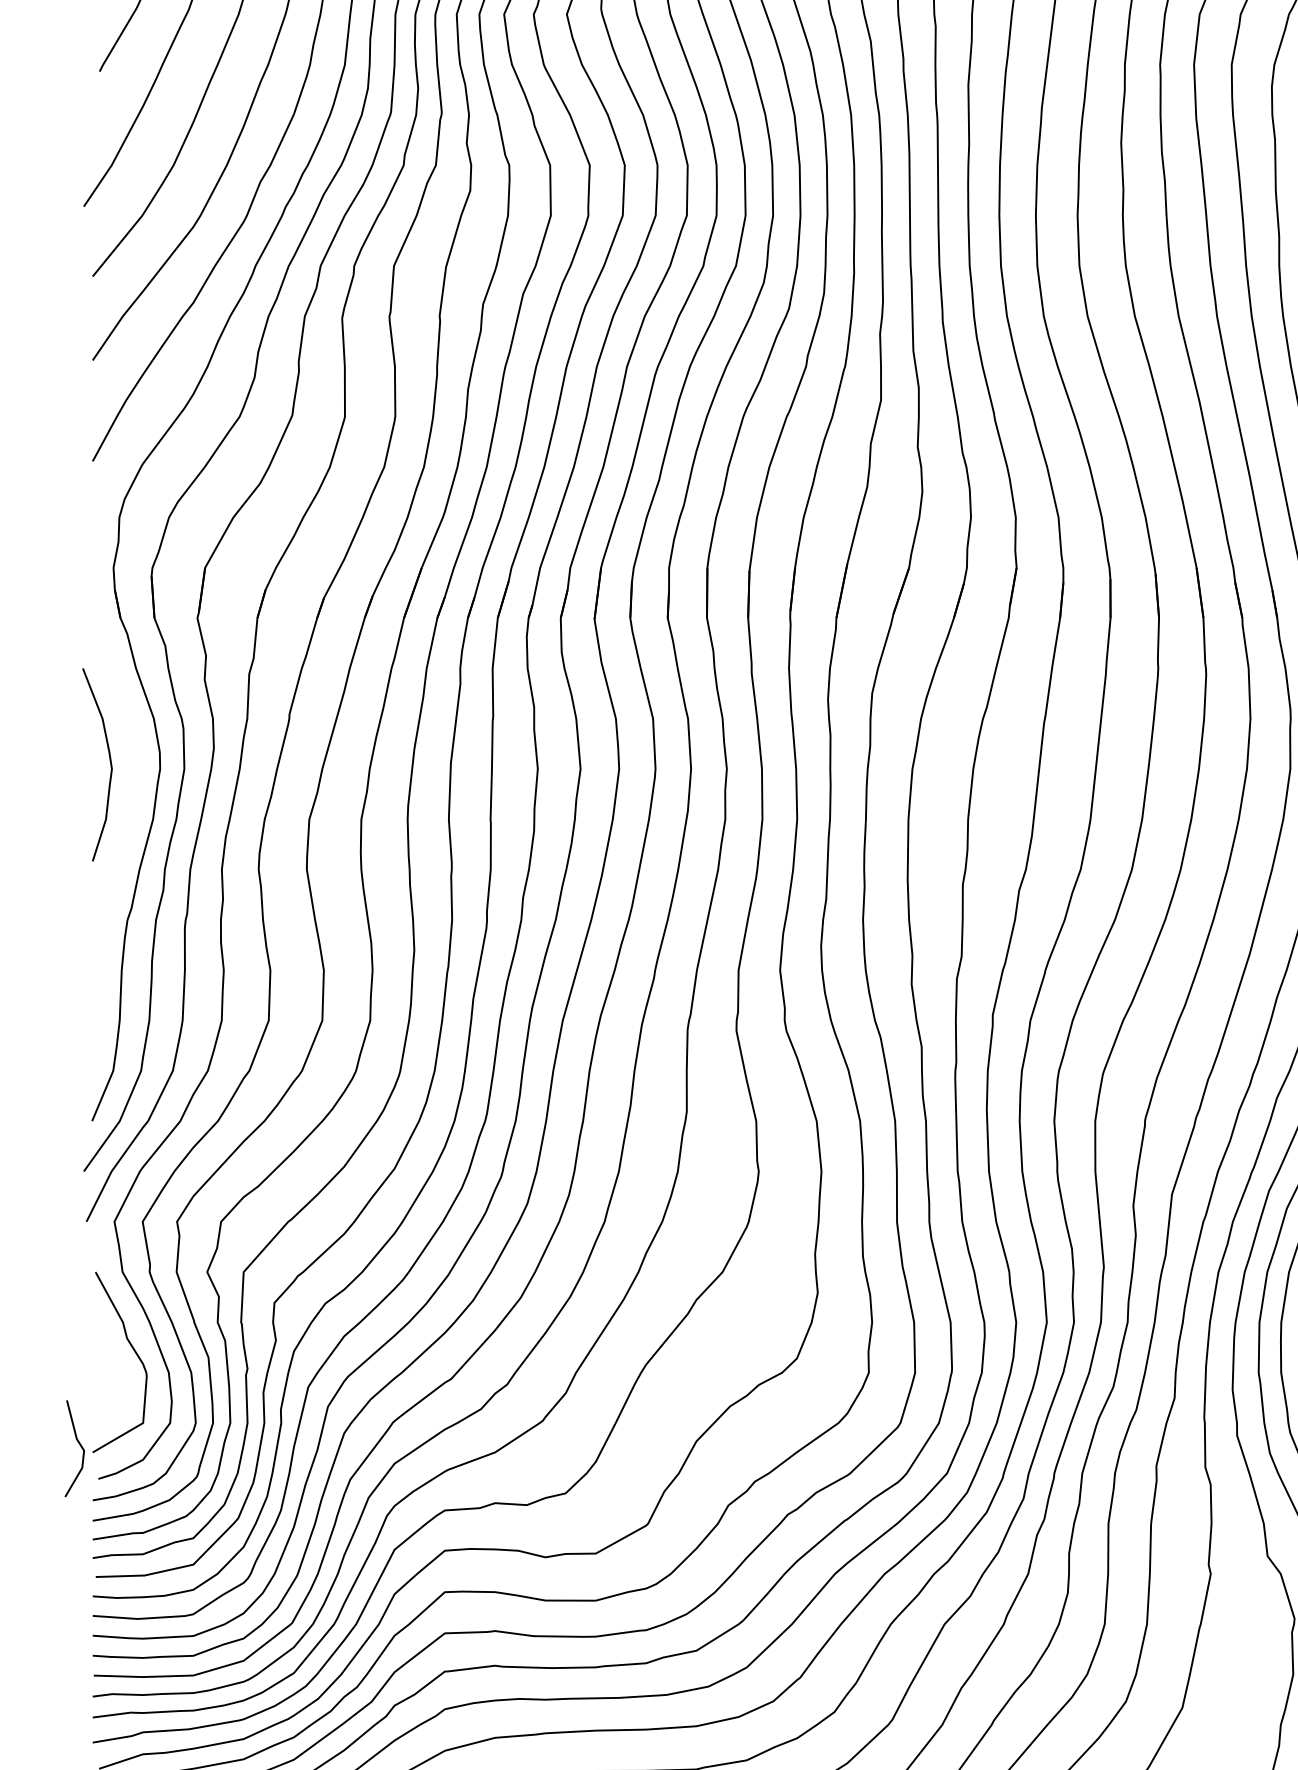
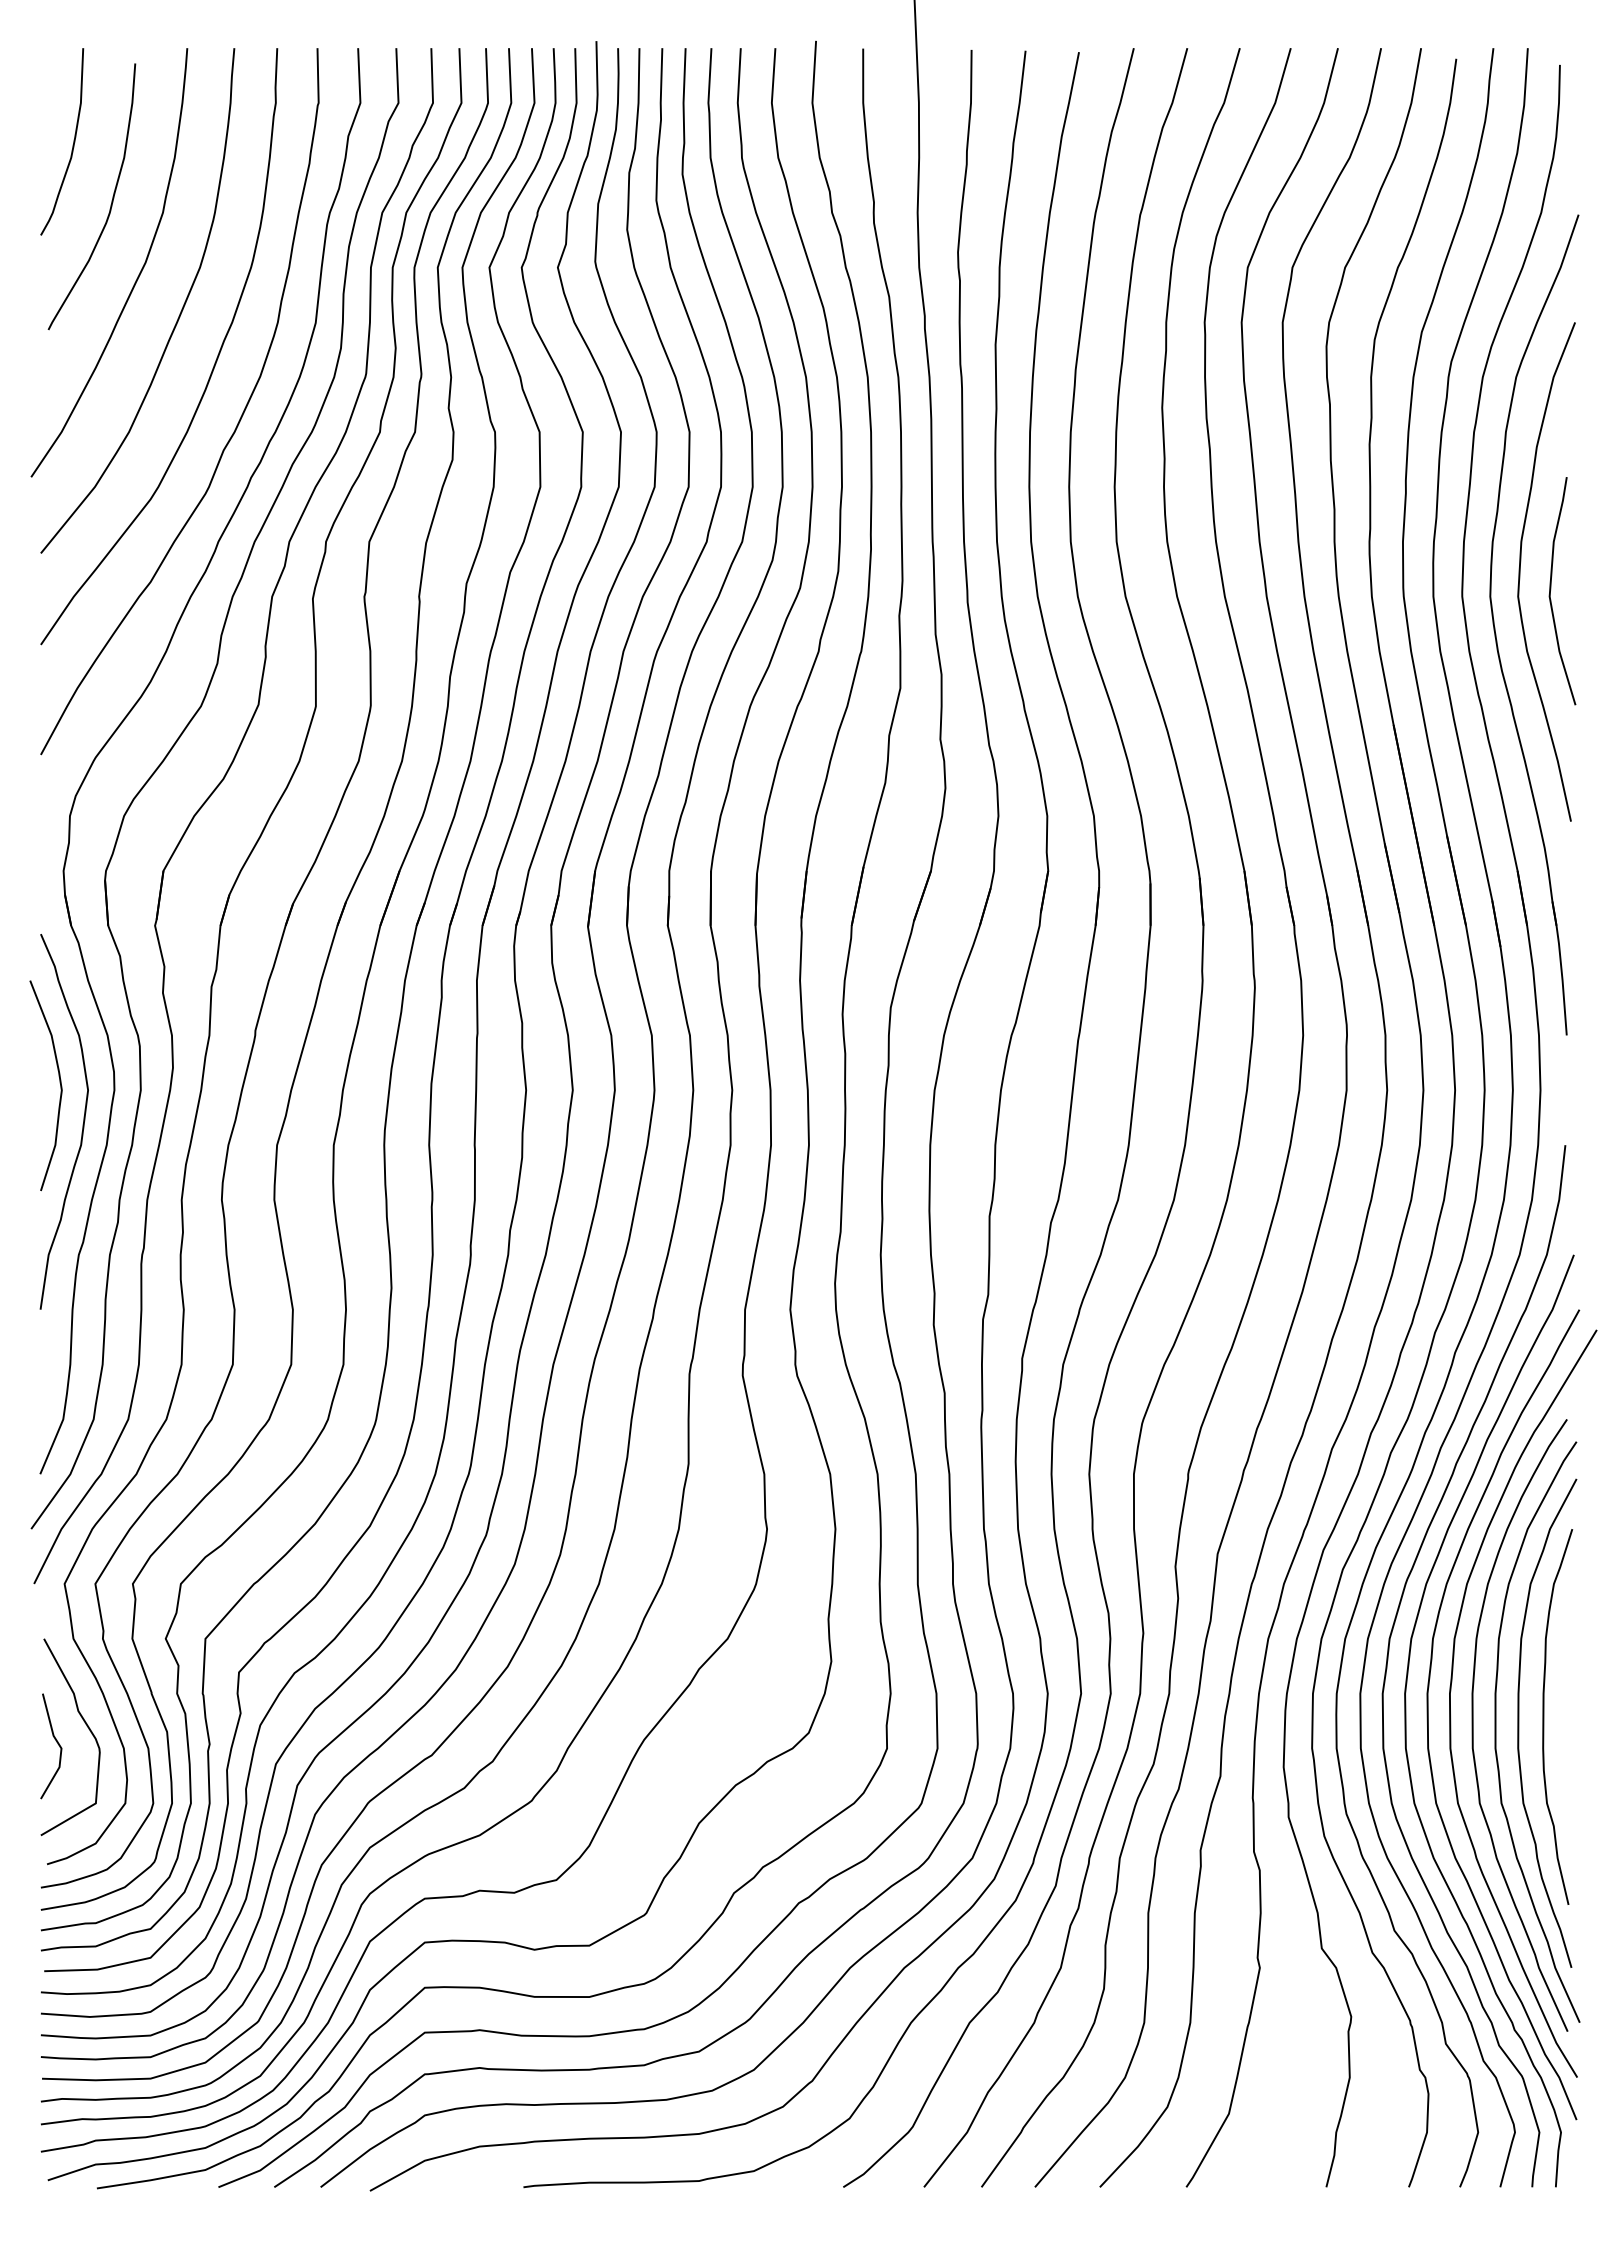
curve: (130, 800) -> (82, 1124), added
line: (80, 1447) -> (57, 1744), moved

